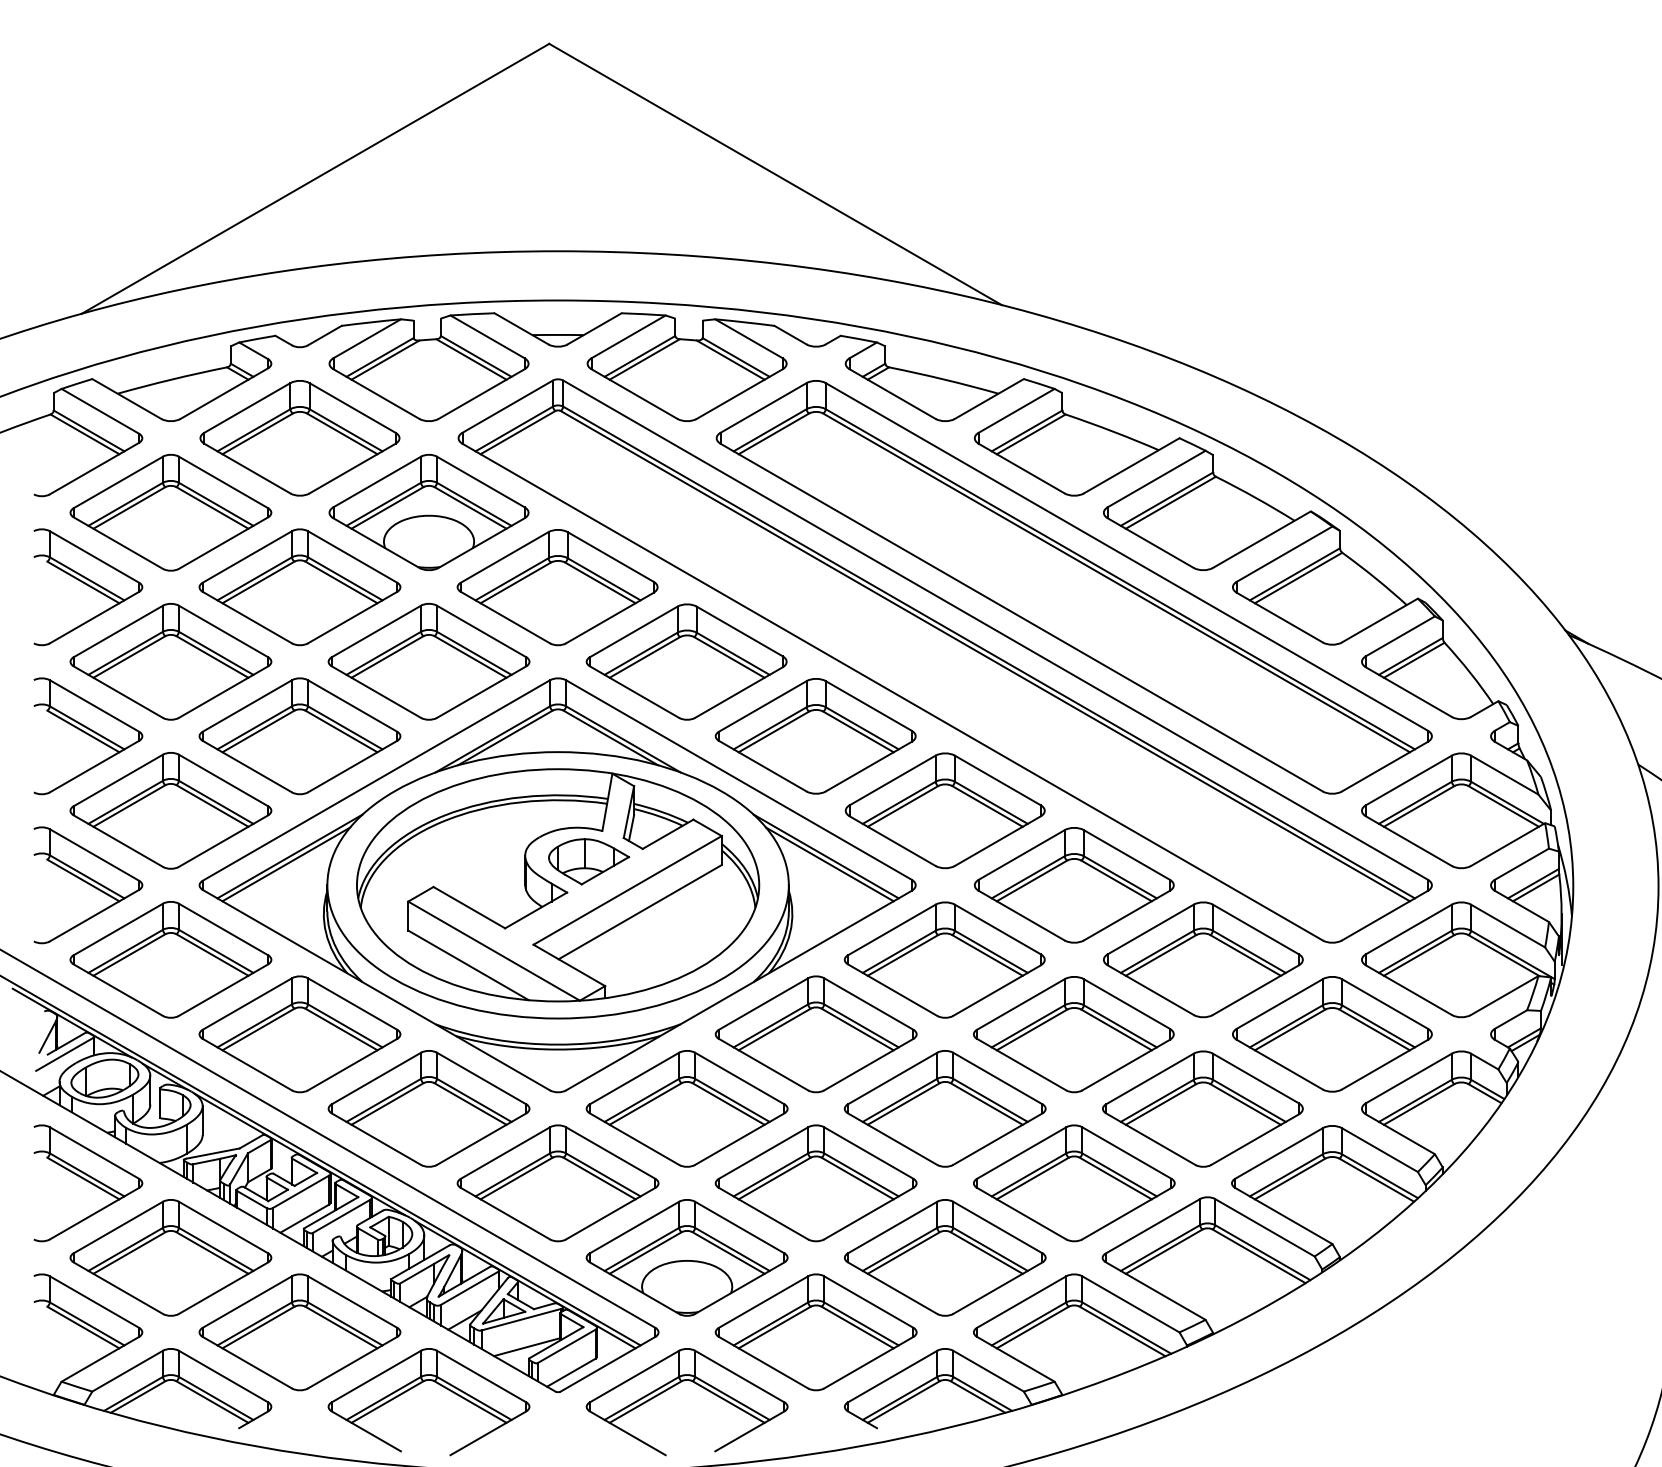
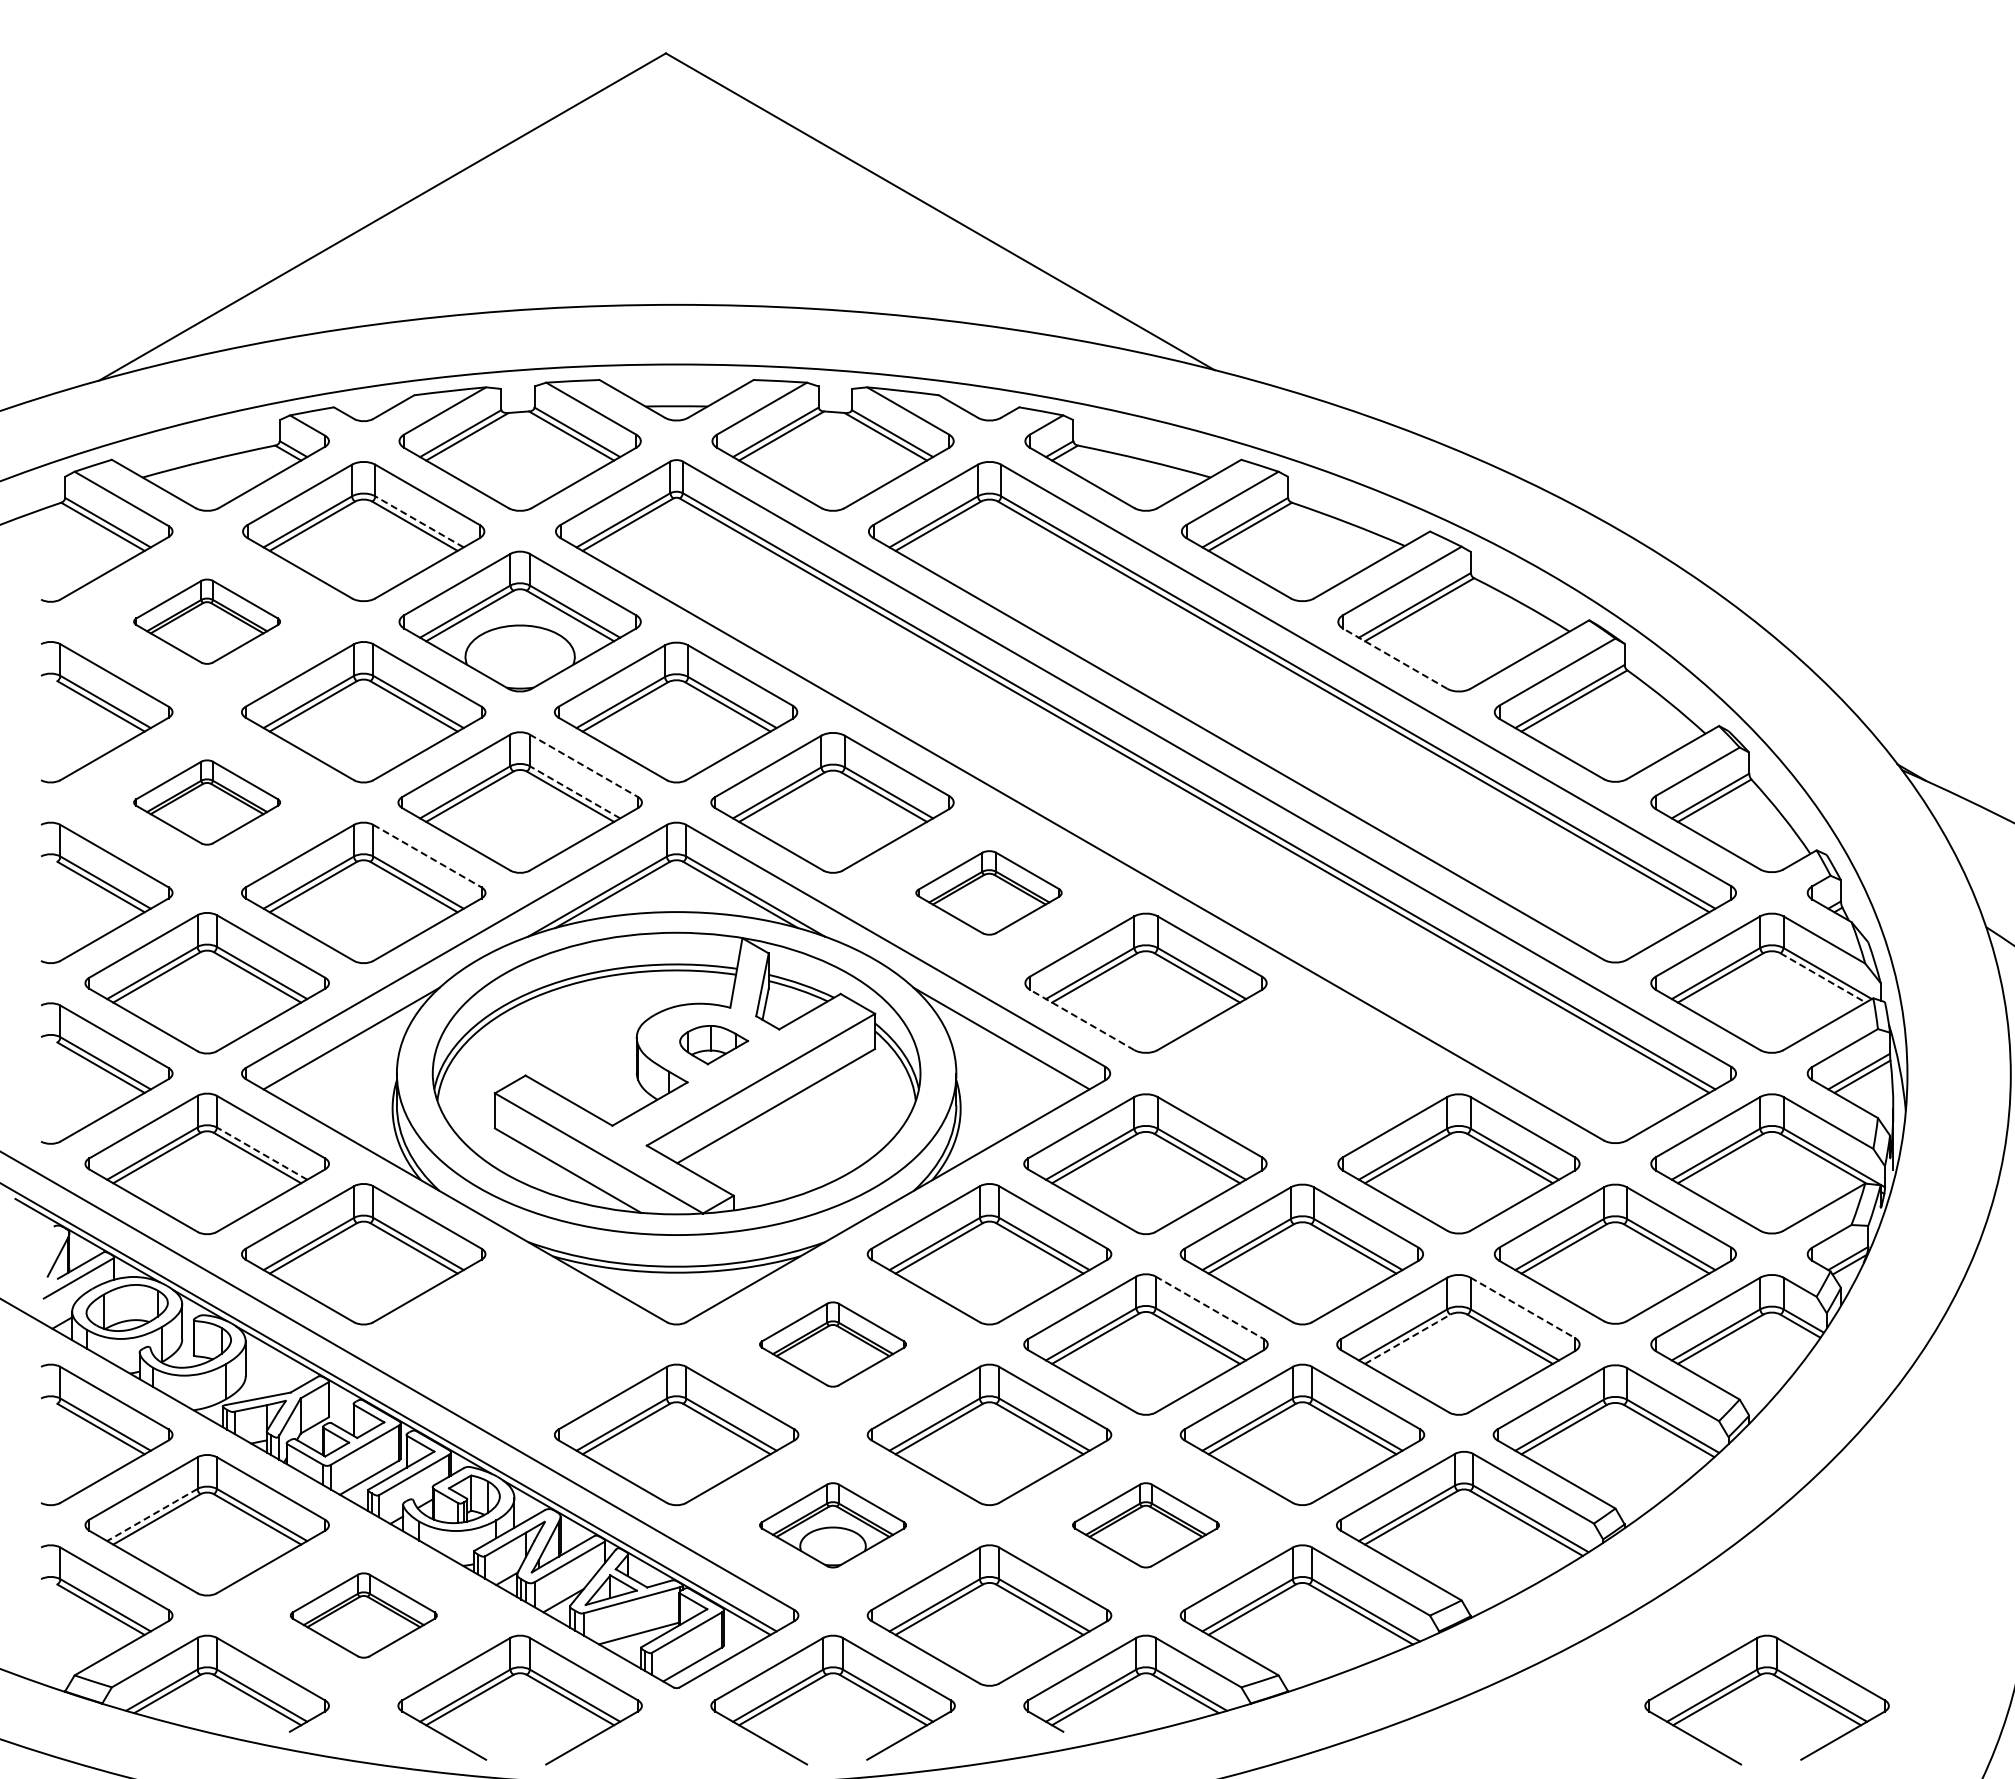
line: (346, 429) -> (419, 521), solid -> dashed
part: (170, 512) -> (206, 621), size x0.6
line: (1150, 542) -> (1394, 658), solid -> dashed
line: (482, 632) -> (584, 766), solid -> dashed
line: (473, 653) -> (574, 792), solid -> dashed
part: (170, 661) -> (206, 802), size x0.6
line: (352, 706) -> (427, 856), solid -> dashed
part: (815, 735) -> (988, 892), size x0.6
line: (1504, 806) -> (1823, 978), solid -> dashed
line: (892, 840) -> (1081, 1019), solid -> dashed
part: (588, 861) -> (713, 1044), size x0.7
line: (285, 863) -> (346, 1047), removed
line: (829, 863) -> (1005, 1047), removed
part: (1074, 885) -> (1302, 1073), removed
line: (215, 951) -> (261, 1153), solid -> dashed
line: (998, 1079) -> (1210, 1308), solid -> dashed
line: (1256, 1079) -> (1523, 1308), solid -> dashed
line: (1161, 1104) -> (1408, 1339), solid -> dashed
part: (428, 1108) -> (519, 1344), removed
part: (686, 1108) -> (832, 1344), size x0.6
line: (124, 1249) -> (151, 1515), solid -> dashed
part: (686, 1258) -> (832, 1525), size x0.6
part: (944, 1258) -> (1145, 1525), size x0.6
part: (299, 1332) -> (363, 1615), size x0.6
part: (1448, 1384) -> (1756, 1678), added

